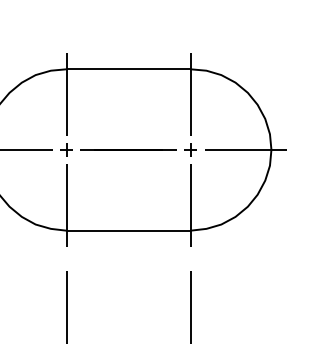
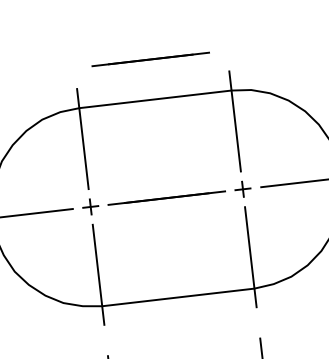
line: (128, 36) -> (150, 59), added

